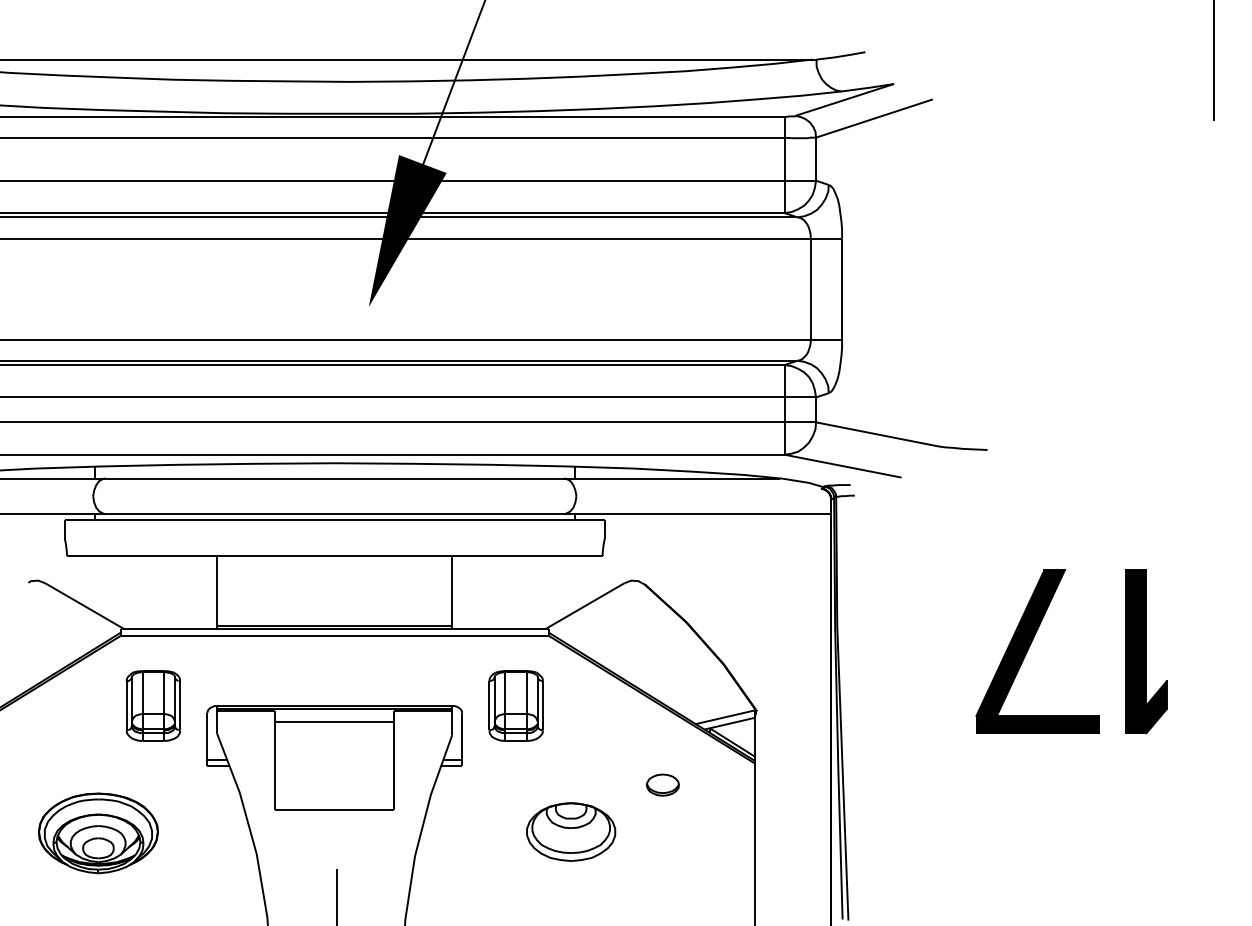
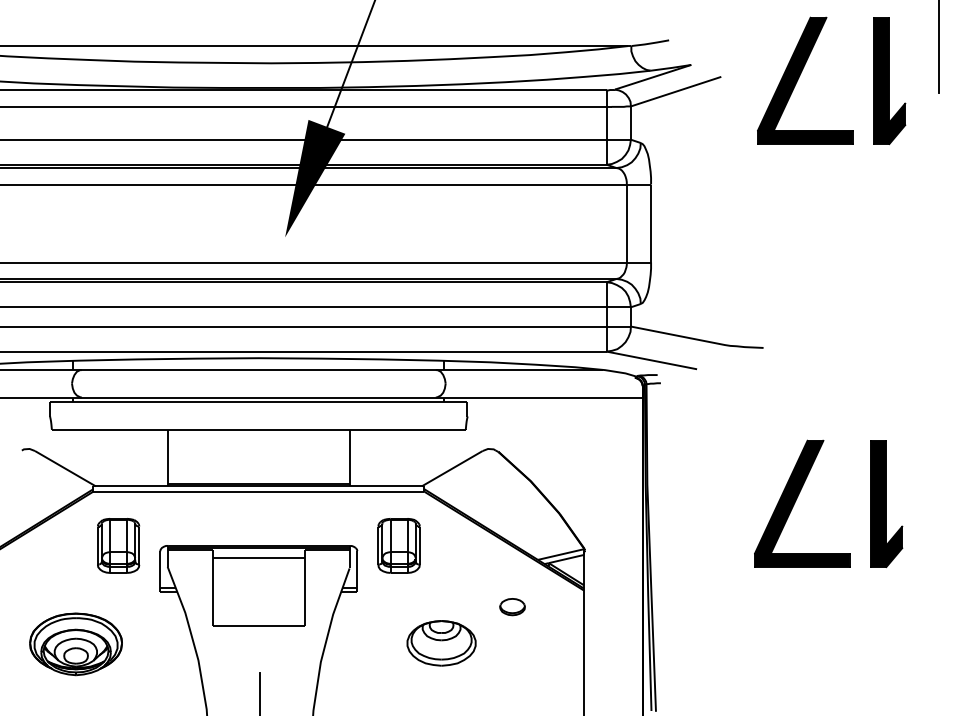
part: (1040, 87) -> (804, 67), added

